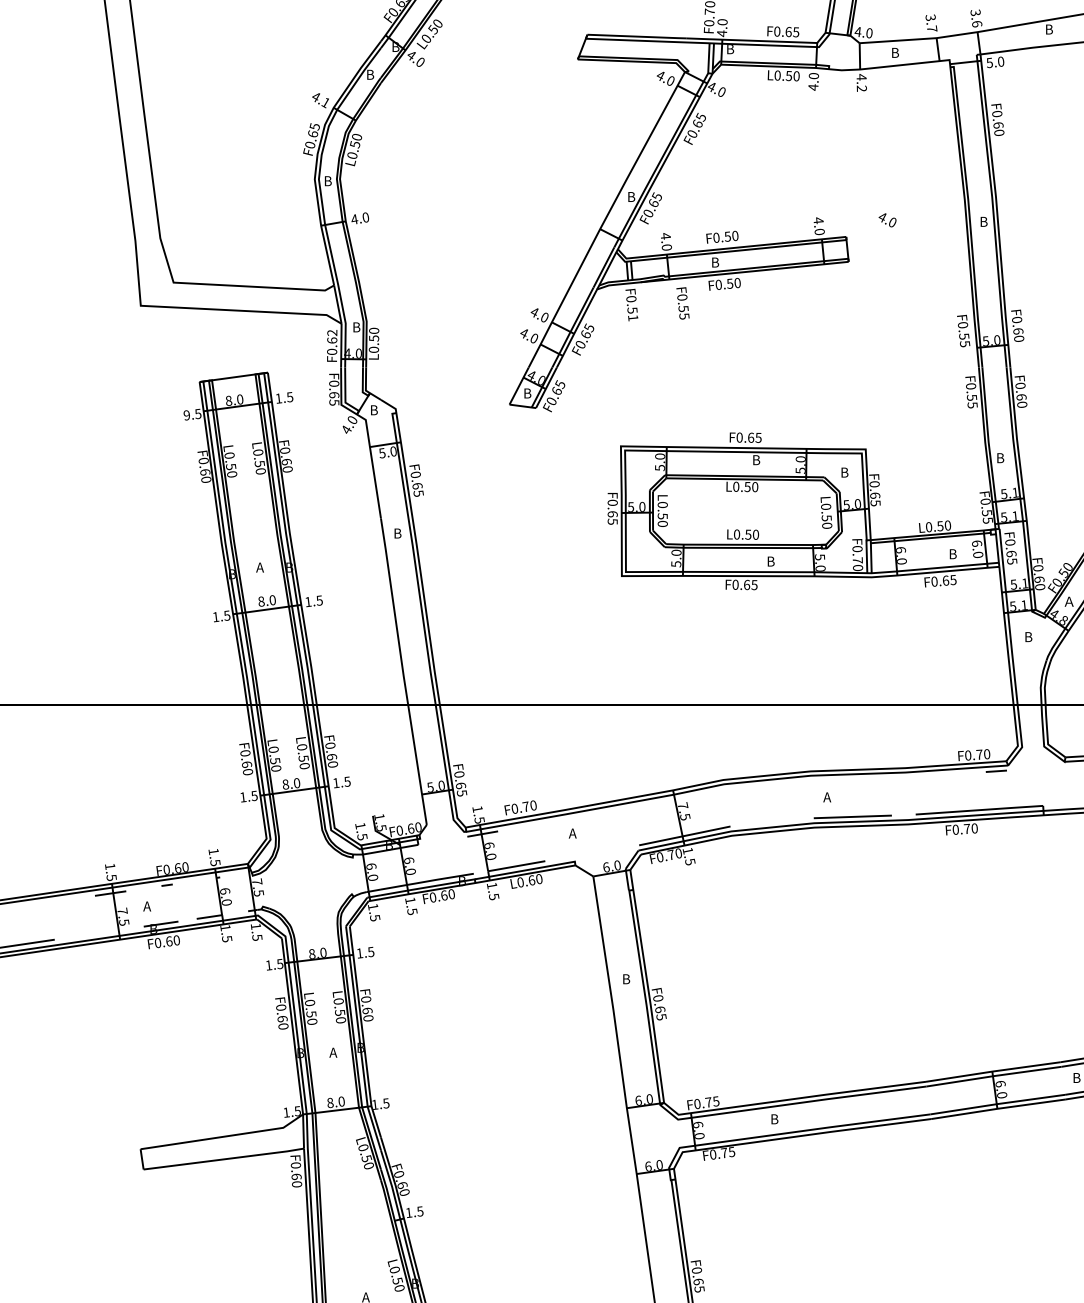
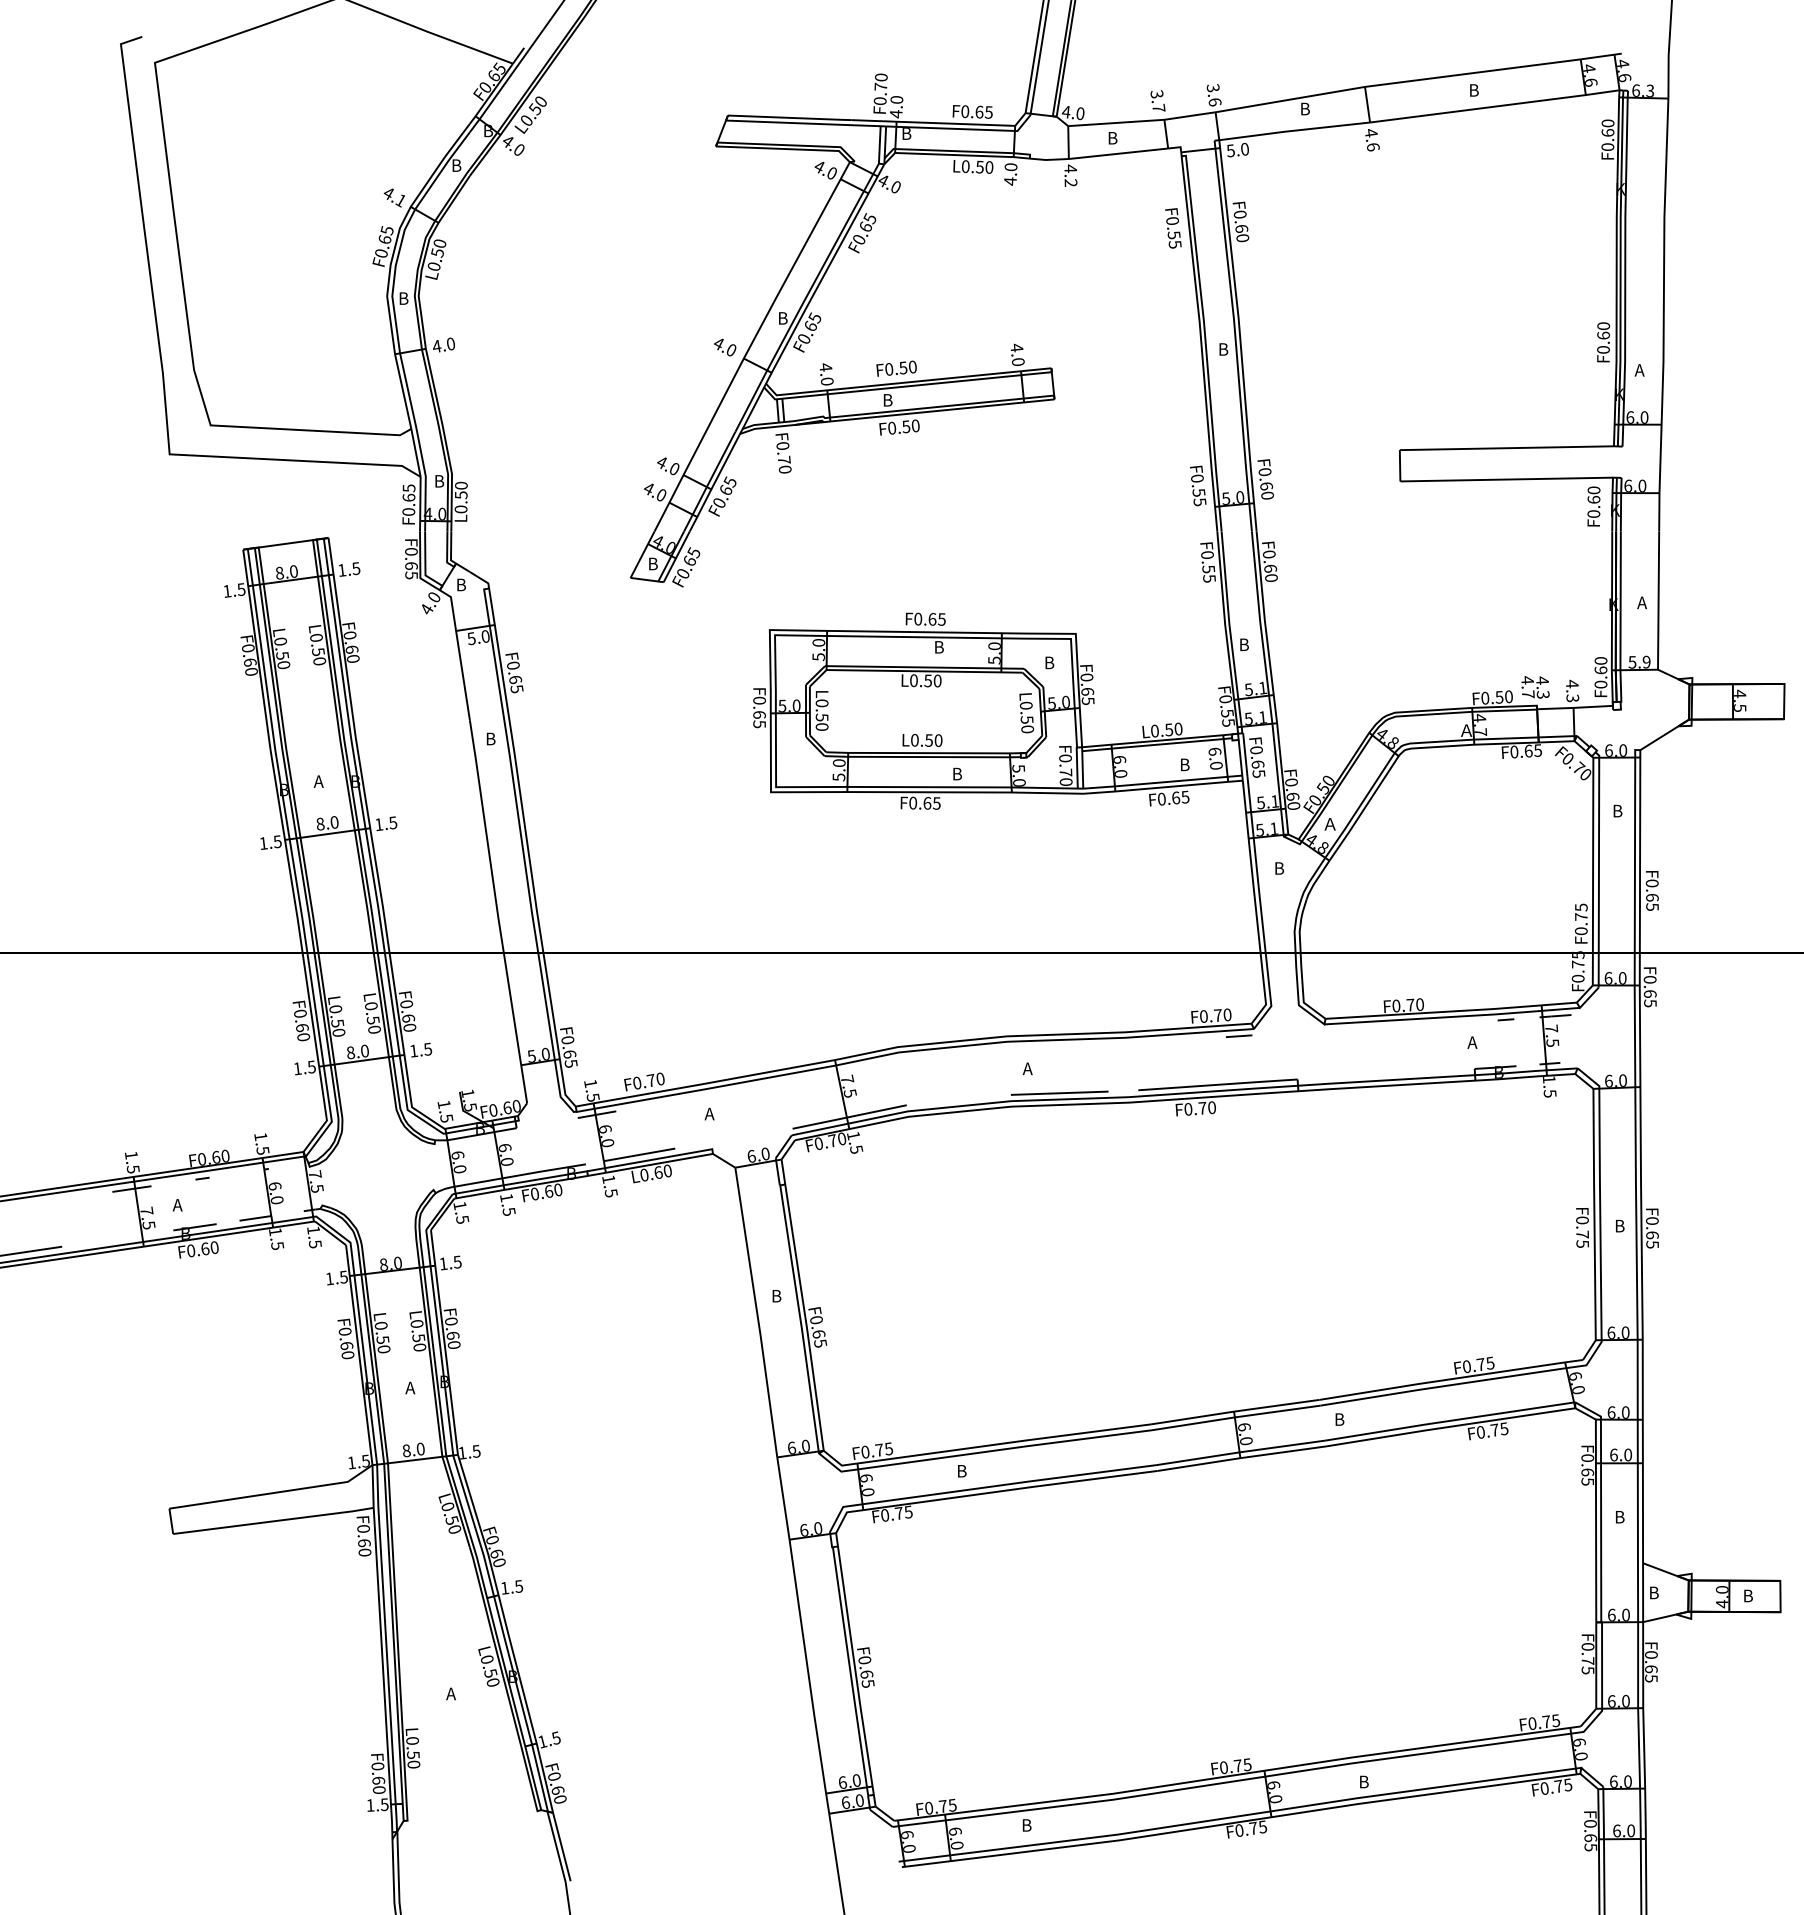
text: (887, 220) -> (725, 347), moved
text: (683, 303) -> (1173, 228), moved
text: (632, 313) -> (784, 464), F0.51 -> F0.70
text: (331, 333) -> (408, 488), F0.62 -> F0.65
text: (187, 415) -> (227, 591), 9.5 -> 1.5

